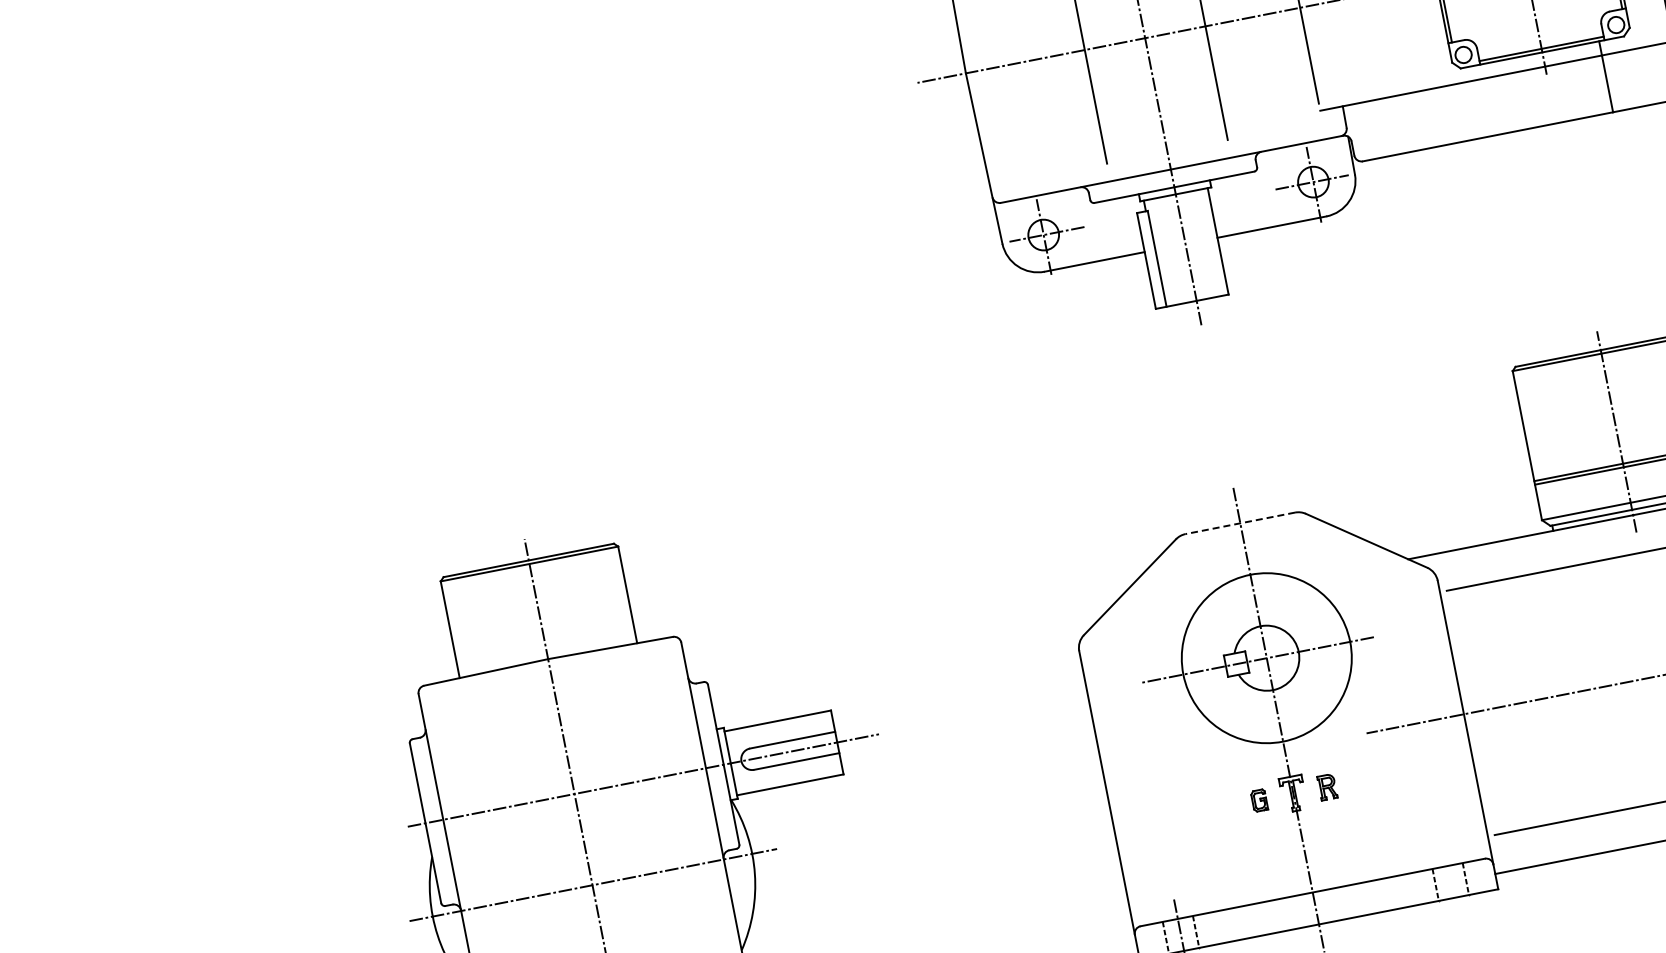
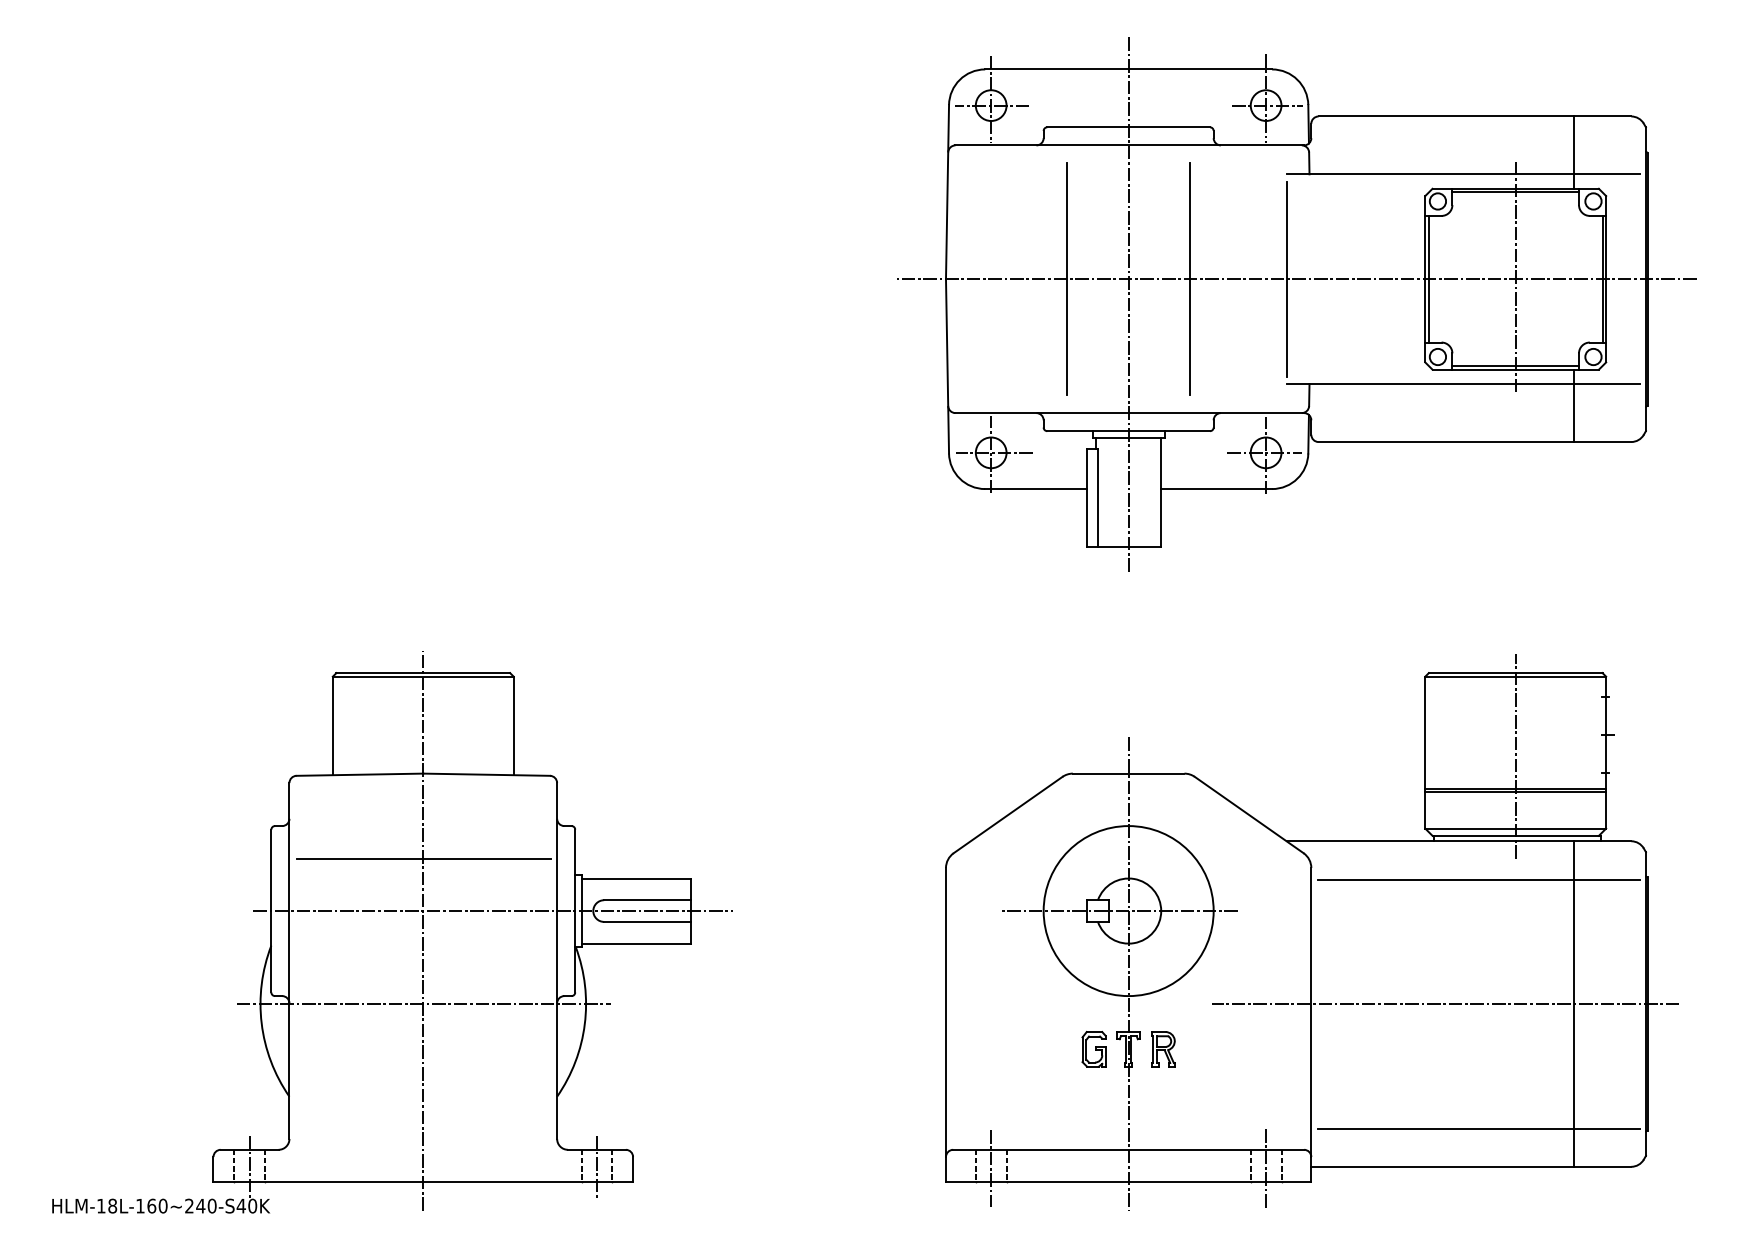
line: (1240, 523) -> (1128, 773), dashed -> solid
line: (564, 742) -> (423, 858), added
part: (1327, 787) -> (1163, 1049), size x1.43
part: (1258, 800) -> (1093, 1049), size x1.67
line: (1451, 884) -> (1266, 1168), added

